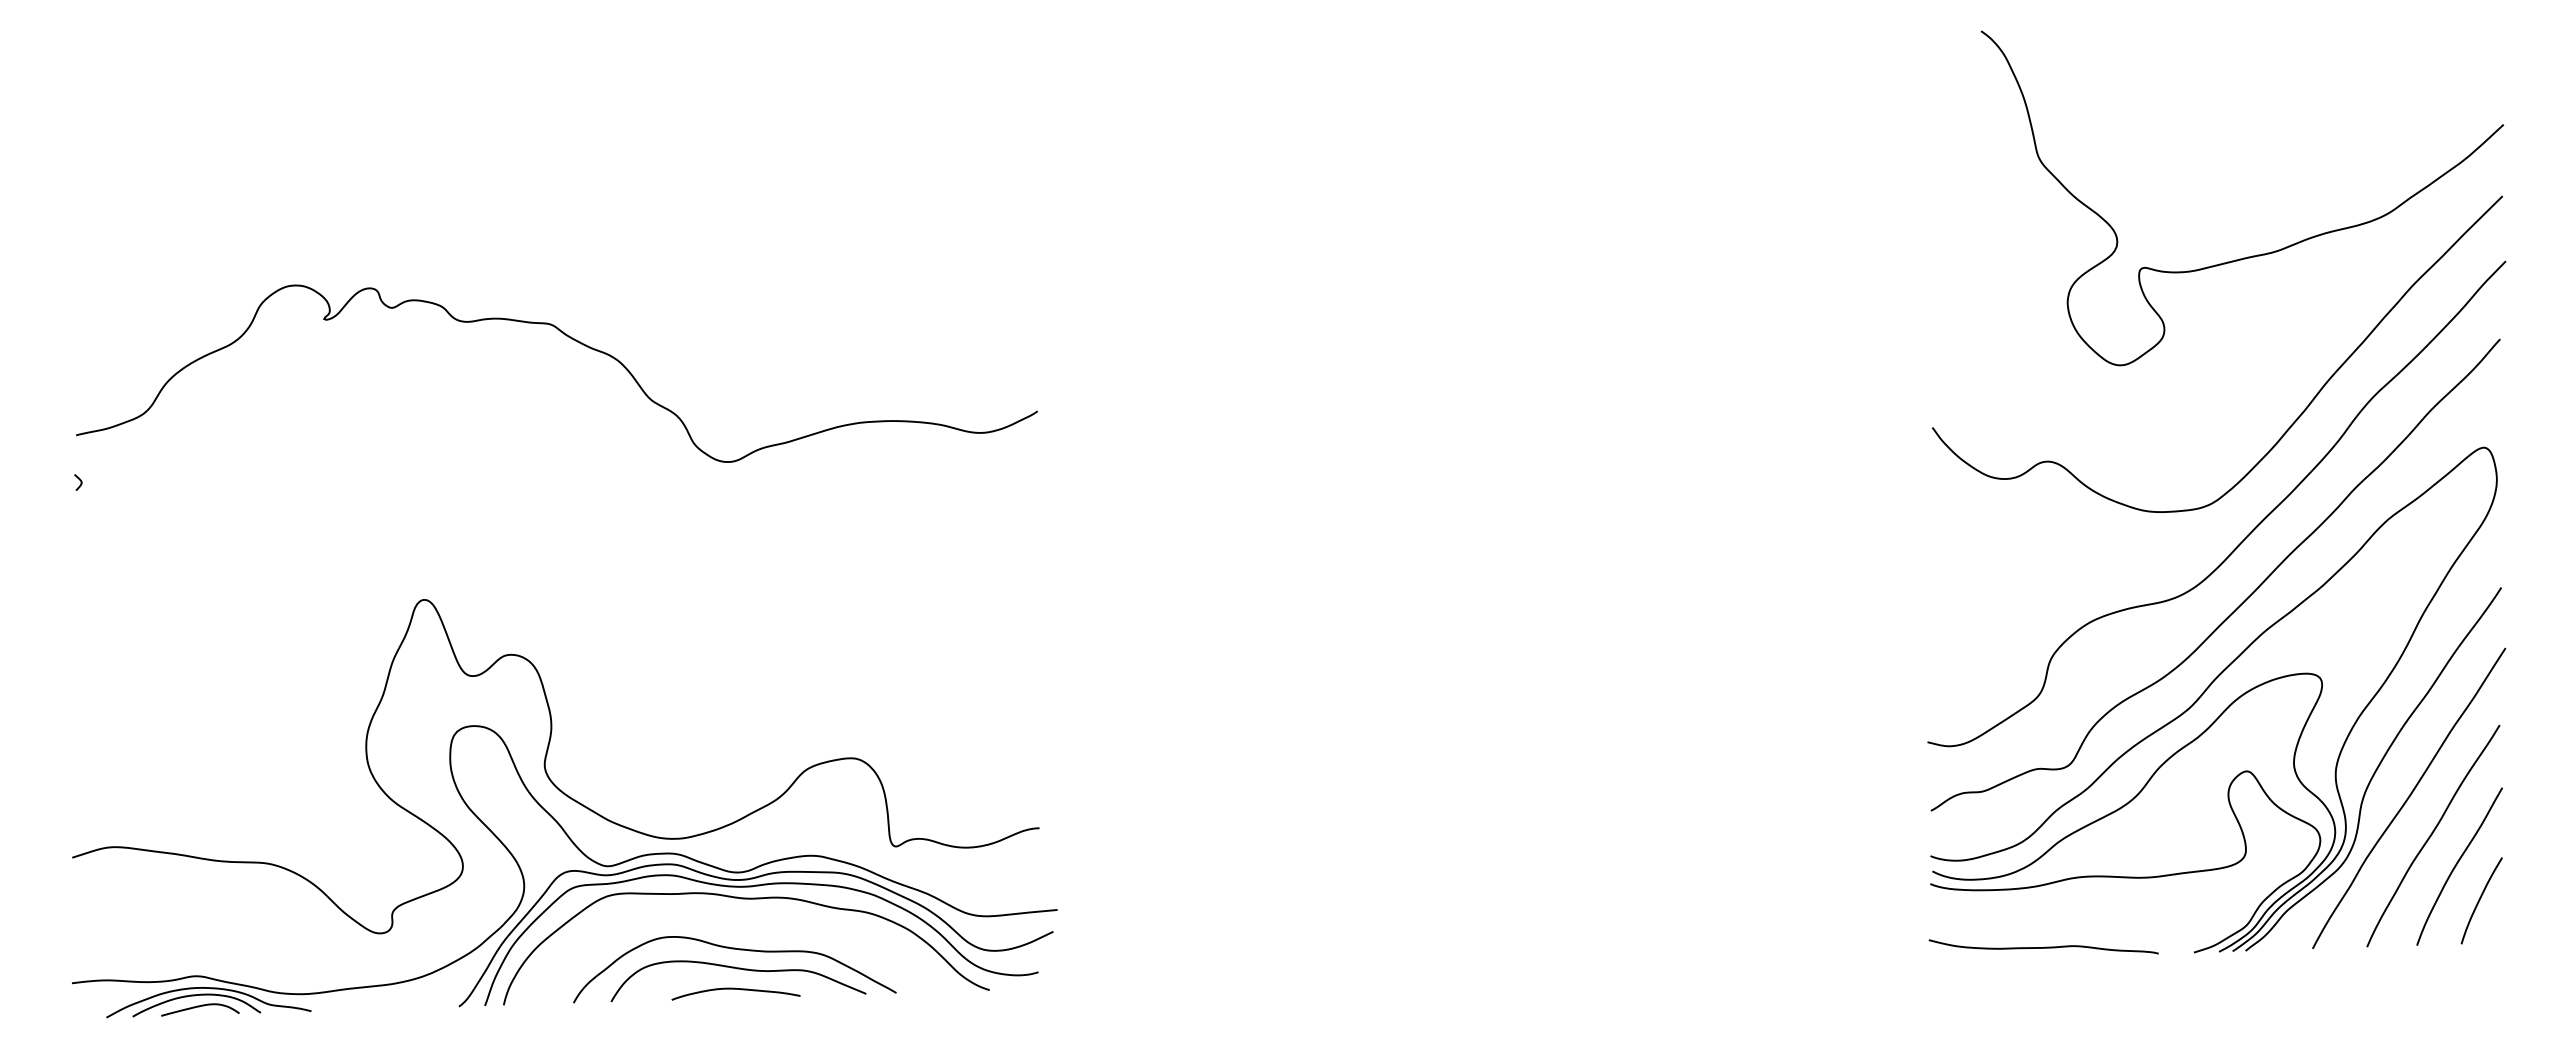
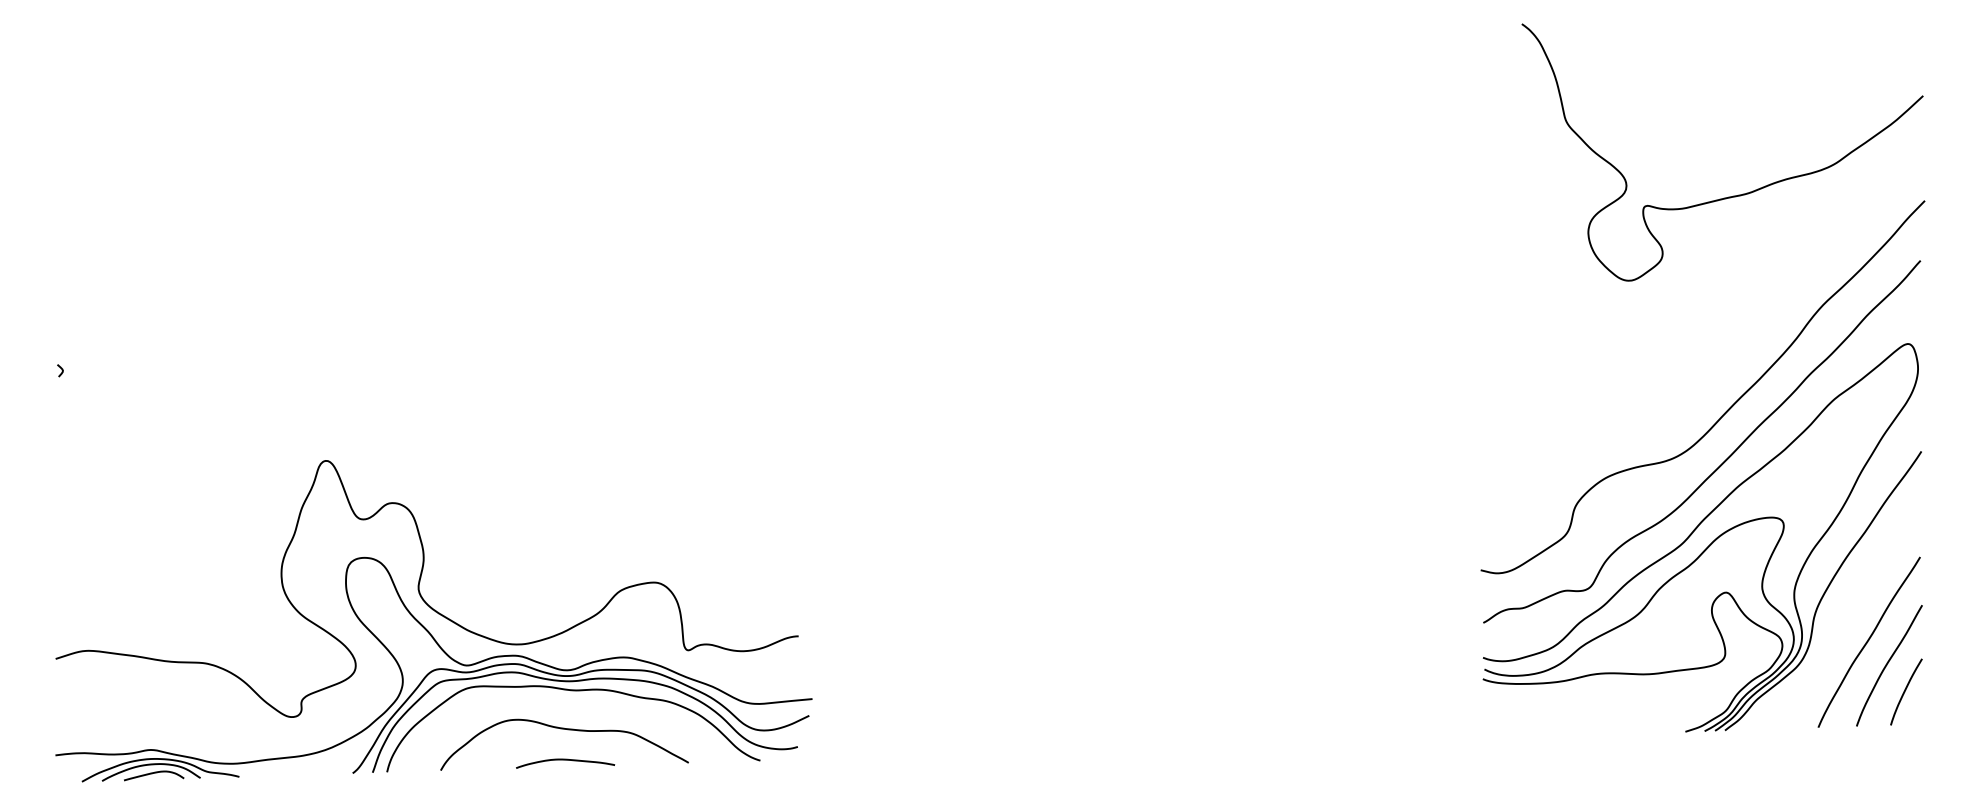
curve: (573, 340) -> (440, 261), removed
curve: (2294, 420) -> (1762, 323), removed
curve: (2409, 798) -> (1850, 613), removed
curve: (2043, 947) -> (1569, 727), removed
curve: (738, 969) -> (567, 744), removed

